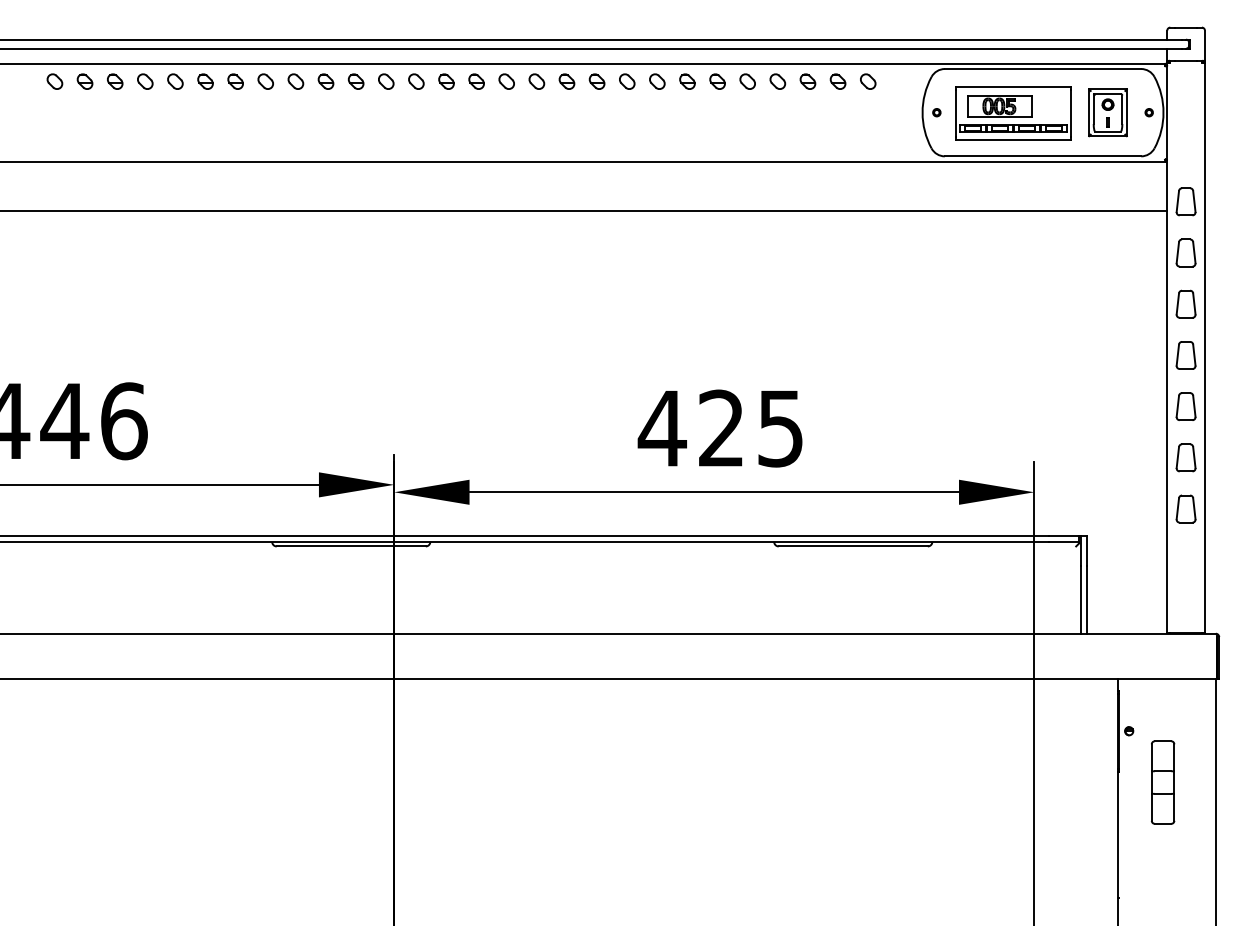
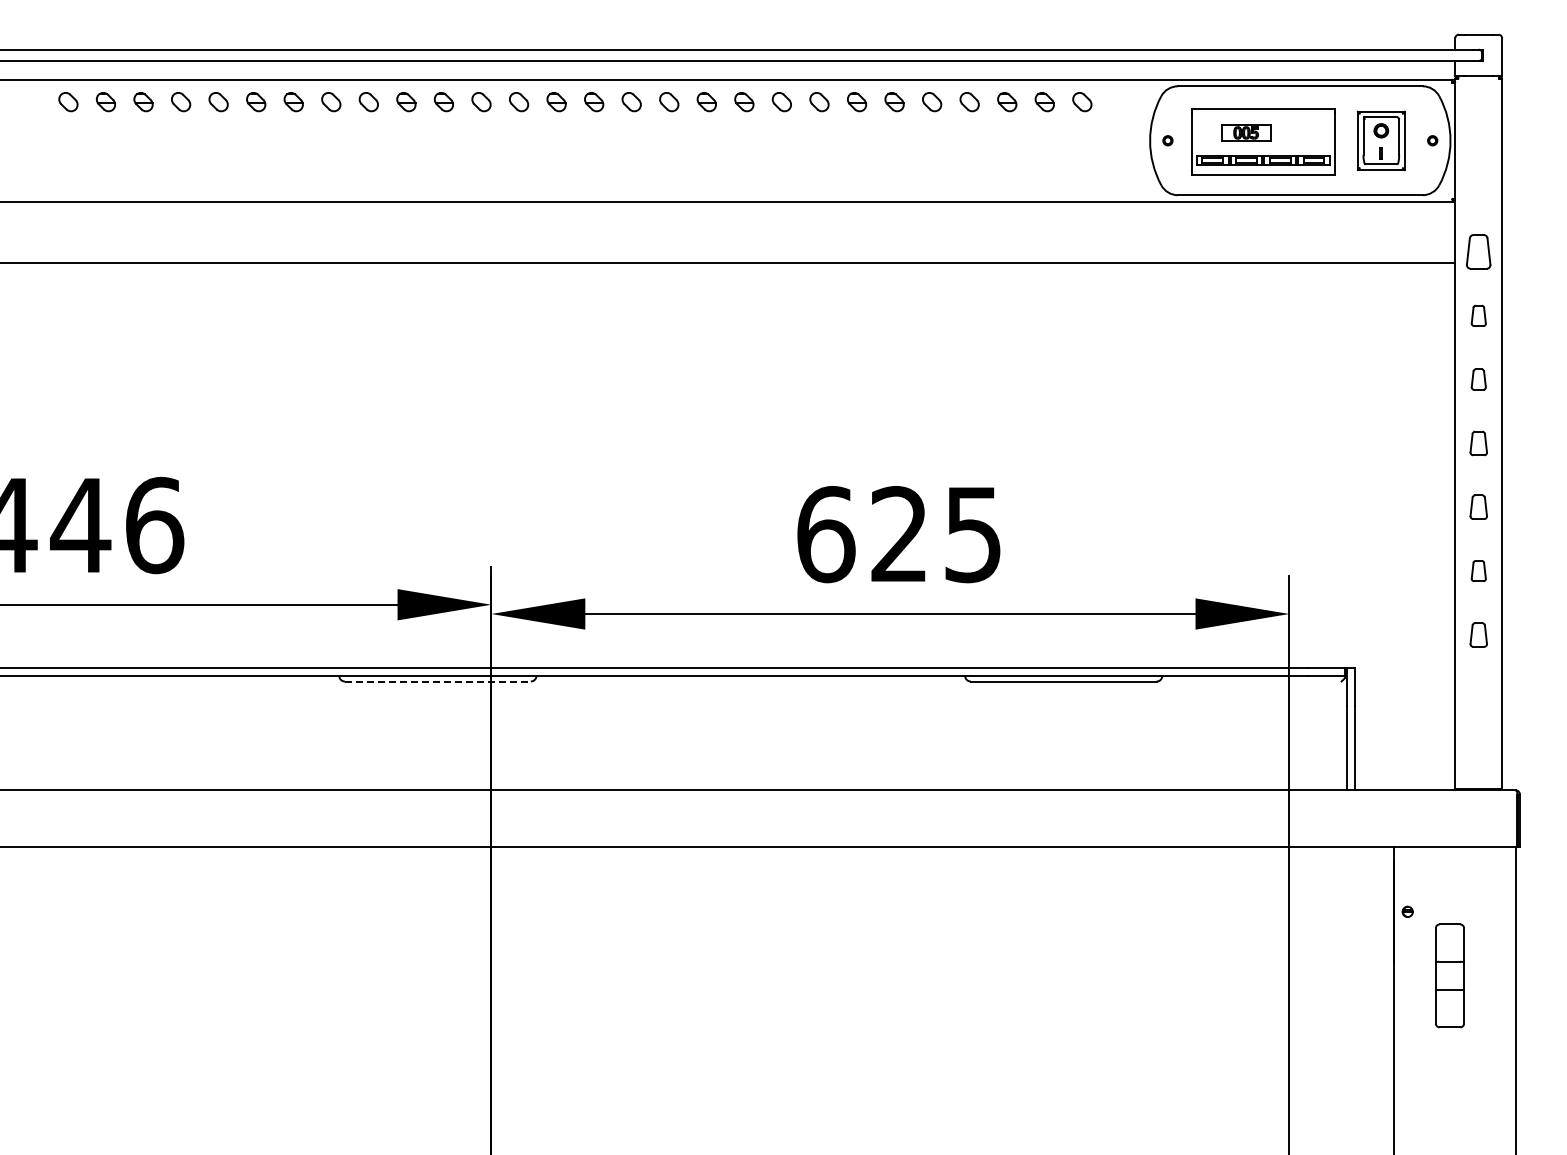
part: (999, 106) -> (1246, 132), size x0.6
part: (1185, 252) -> (1478, 315), size x0.6
part: (1185, 304) -> (1478, 379), size x0.6
part: (1185, 355) -> (1478, 443), size x0.7
part: (1185, 406) -> (1478, 506), size x0.7
text: (662, 428) -> (825, 534), 425 -> 625
part: (1185, 457) -> (1478, 570), size x0.6
part: (1185, 508) -> (1478, 634), size x0.7
line: (350, 546) -> (437, 681), solid -> dashed

